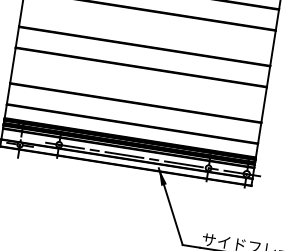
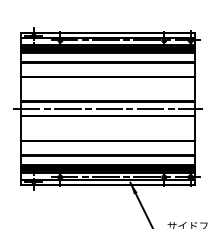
line: (142, 56) -> (107, 108), added

